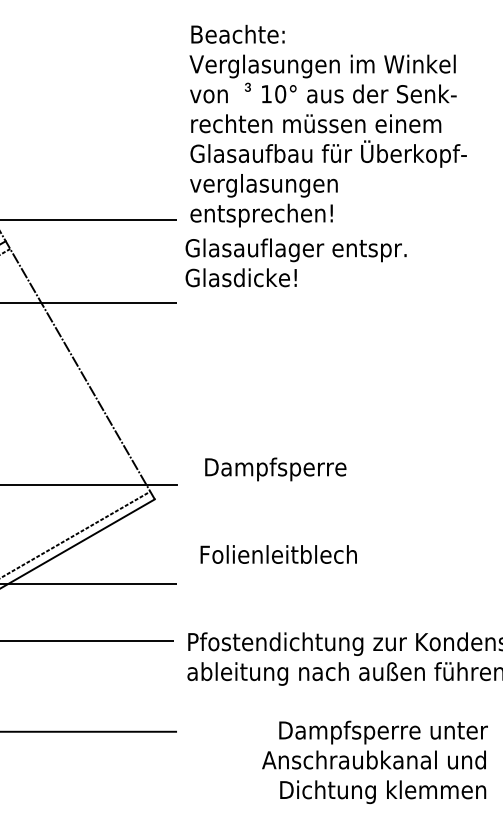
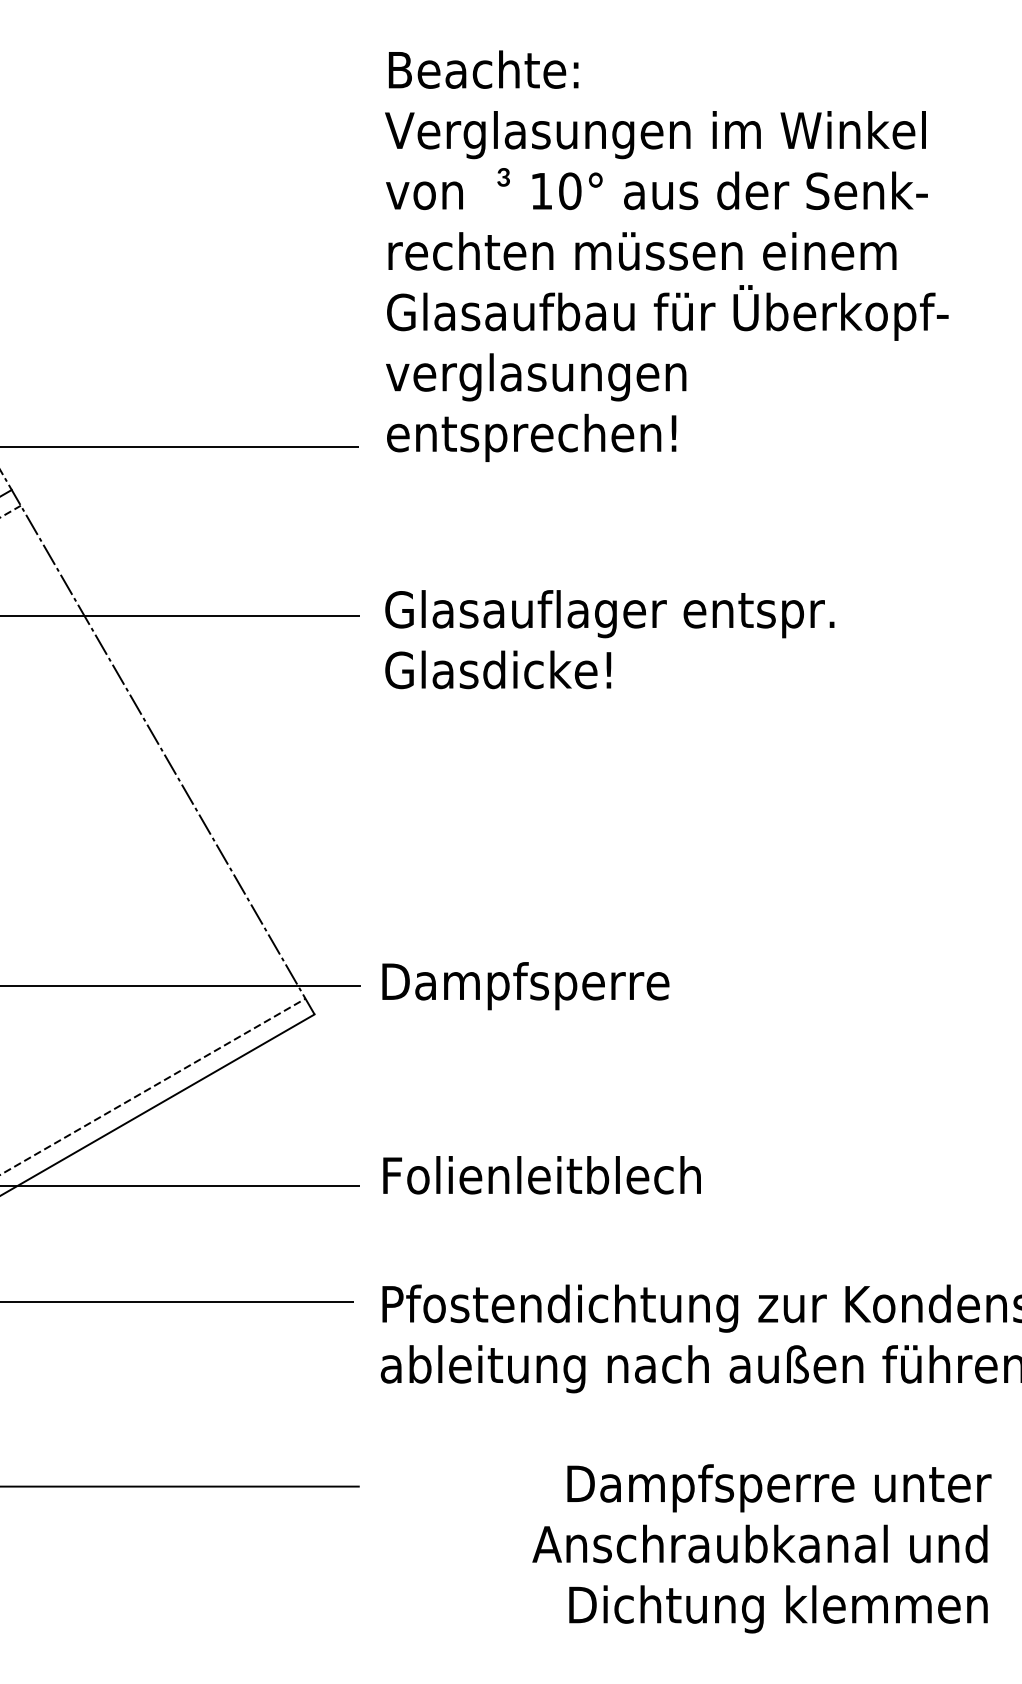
text: (295, 262) -> (608, 638), moved
text: (275, 469) -> (525, 986), moved
text: (278, 554) -> (541, 1175), moved

